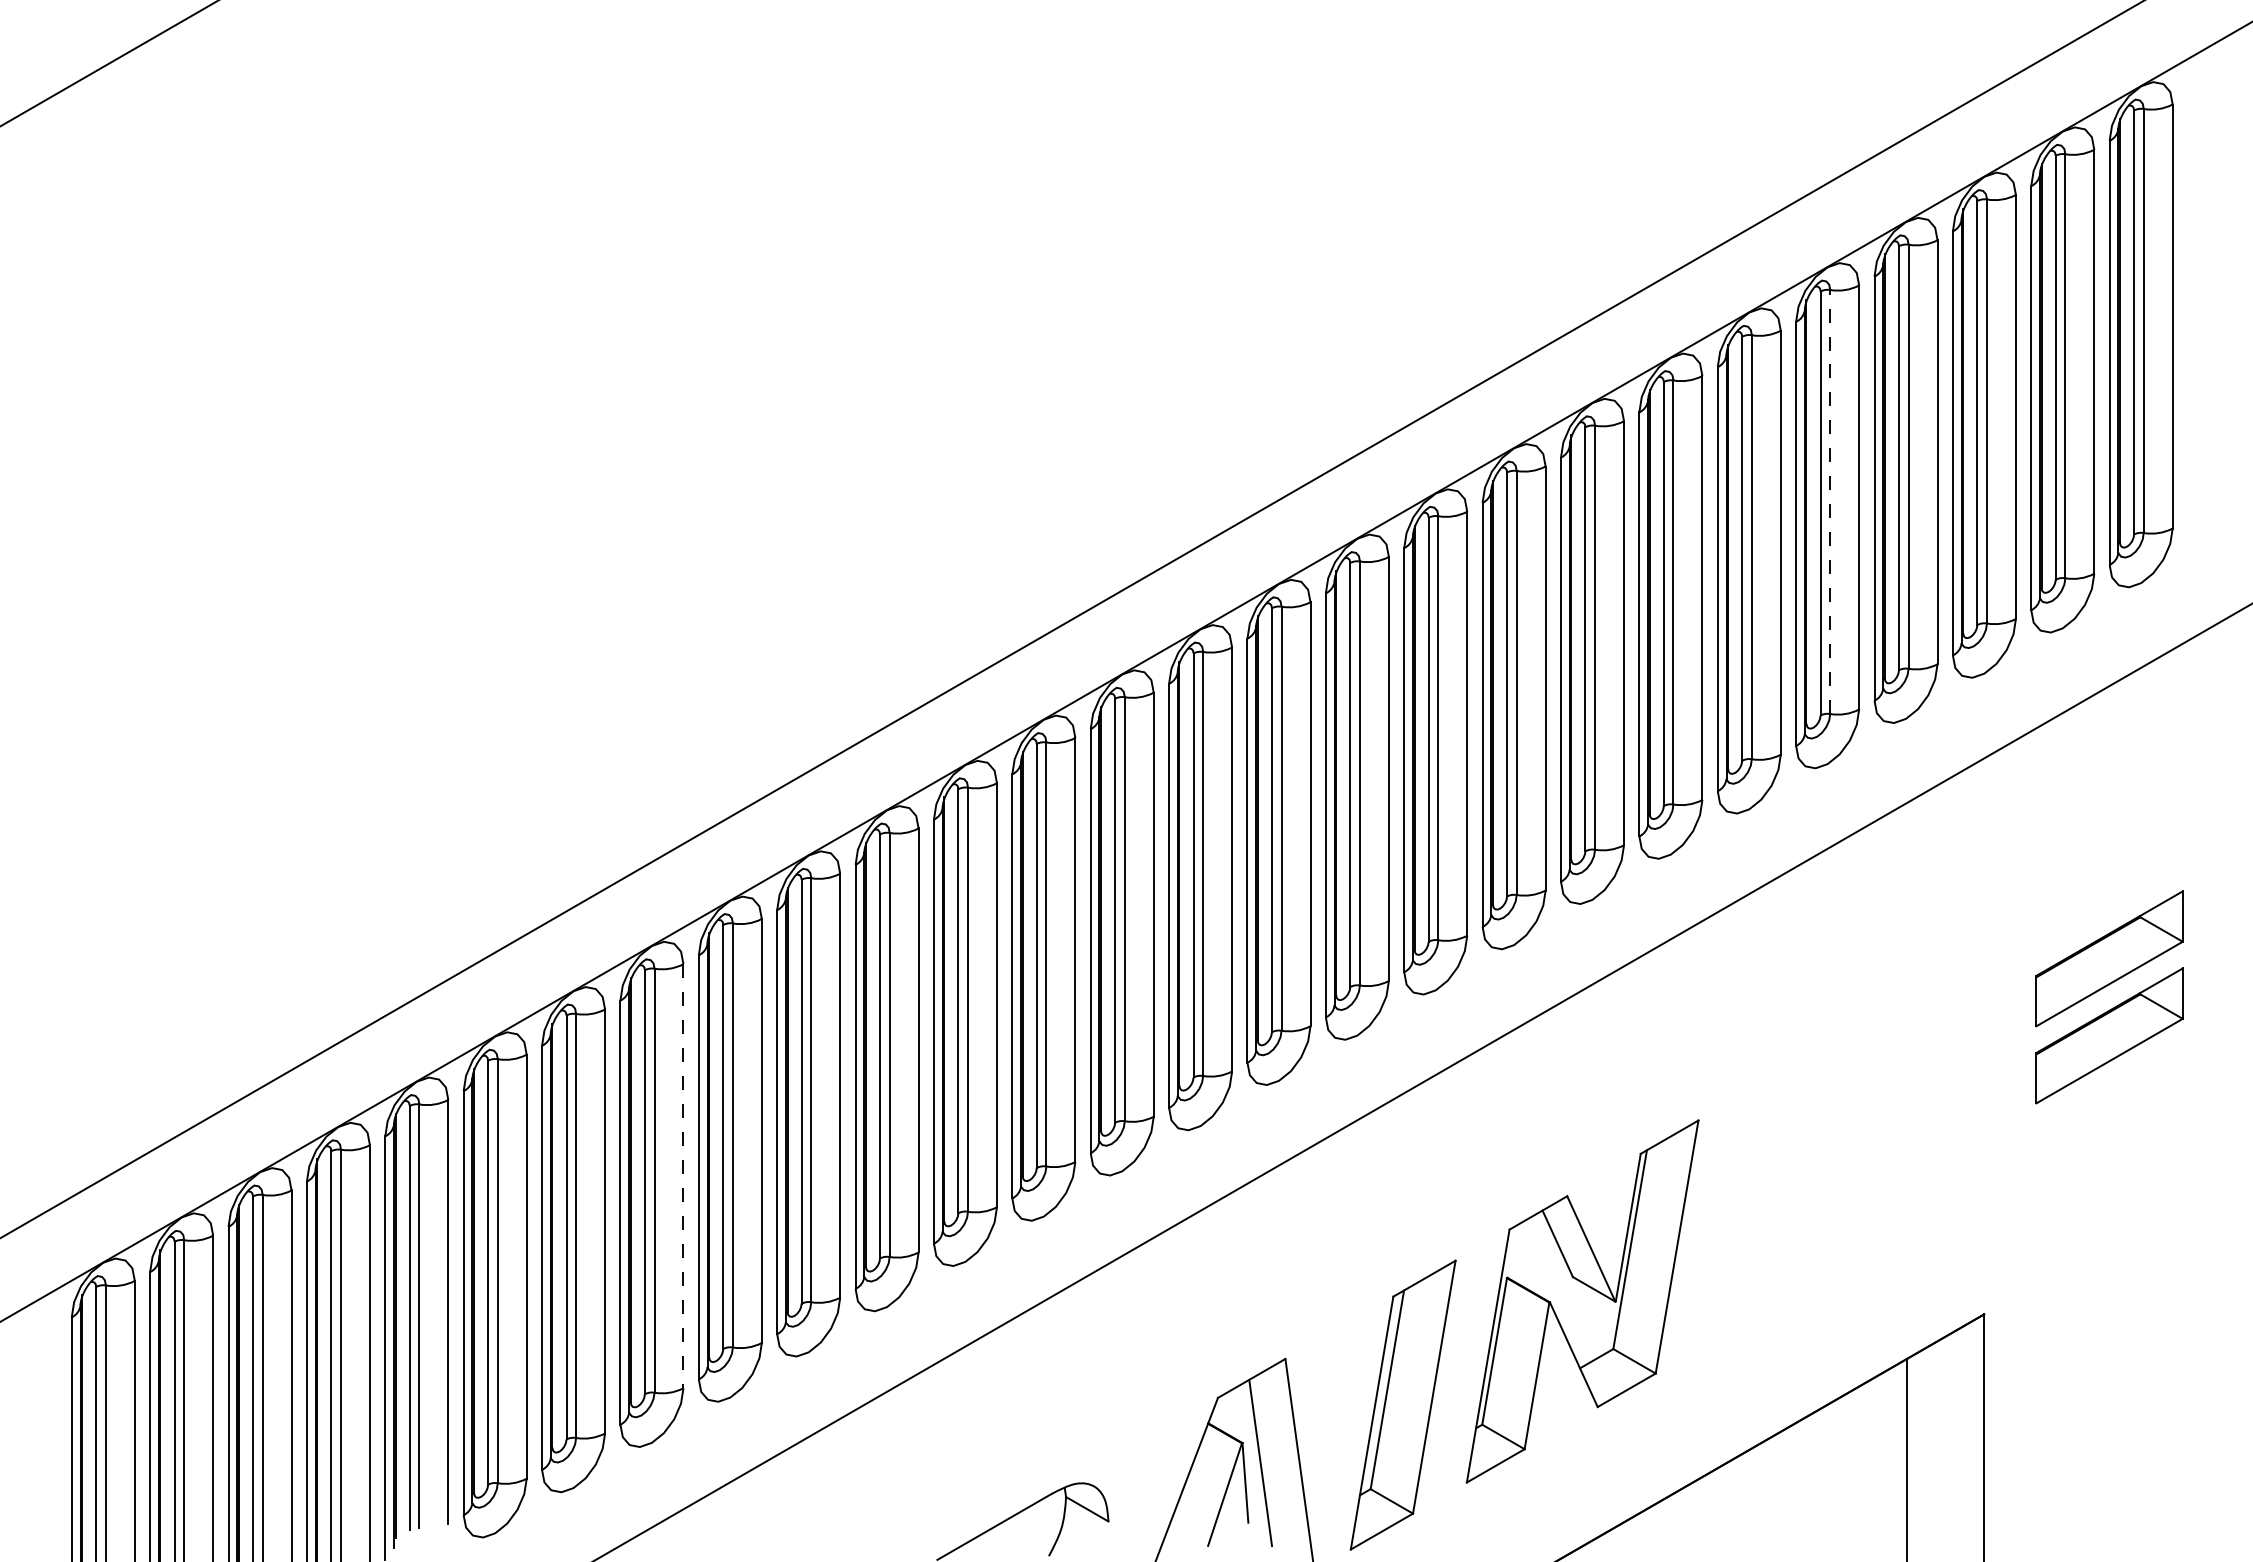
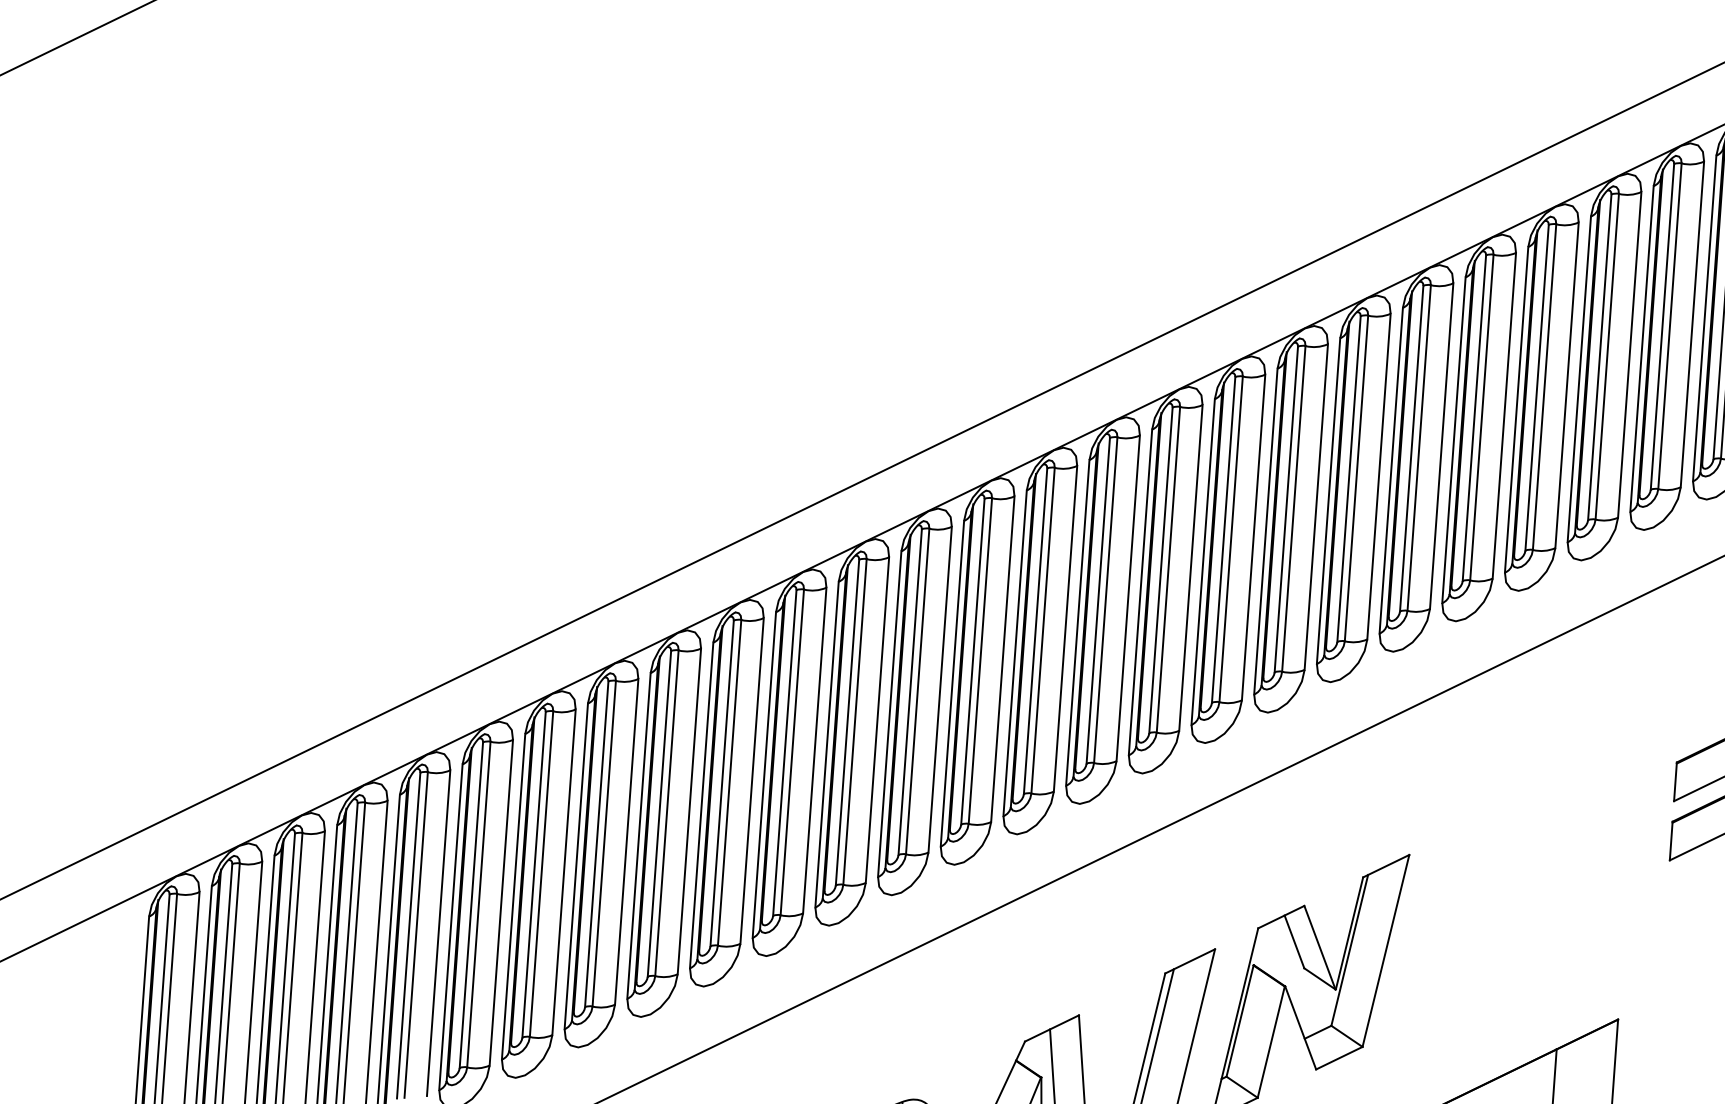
line: (1830, 501) -> (1544, 386), dashed -> solid
line: (683, 1176) -> (626, 842), dashed -> solid

